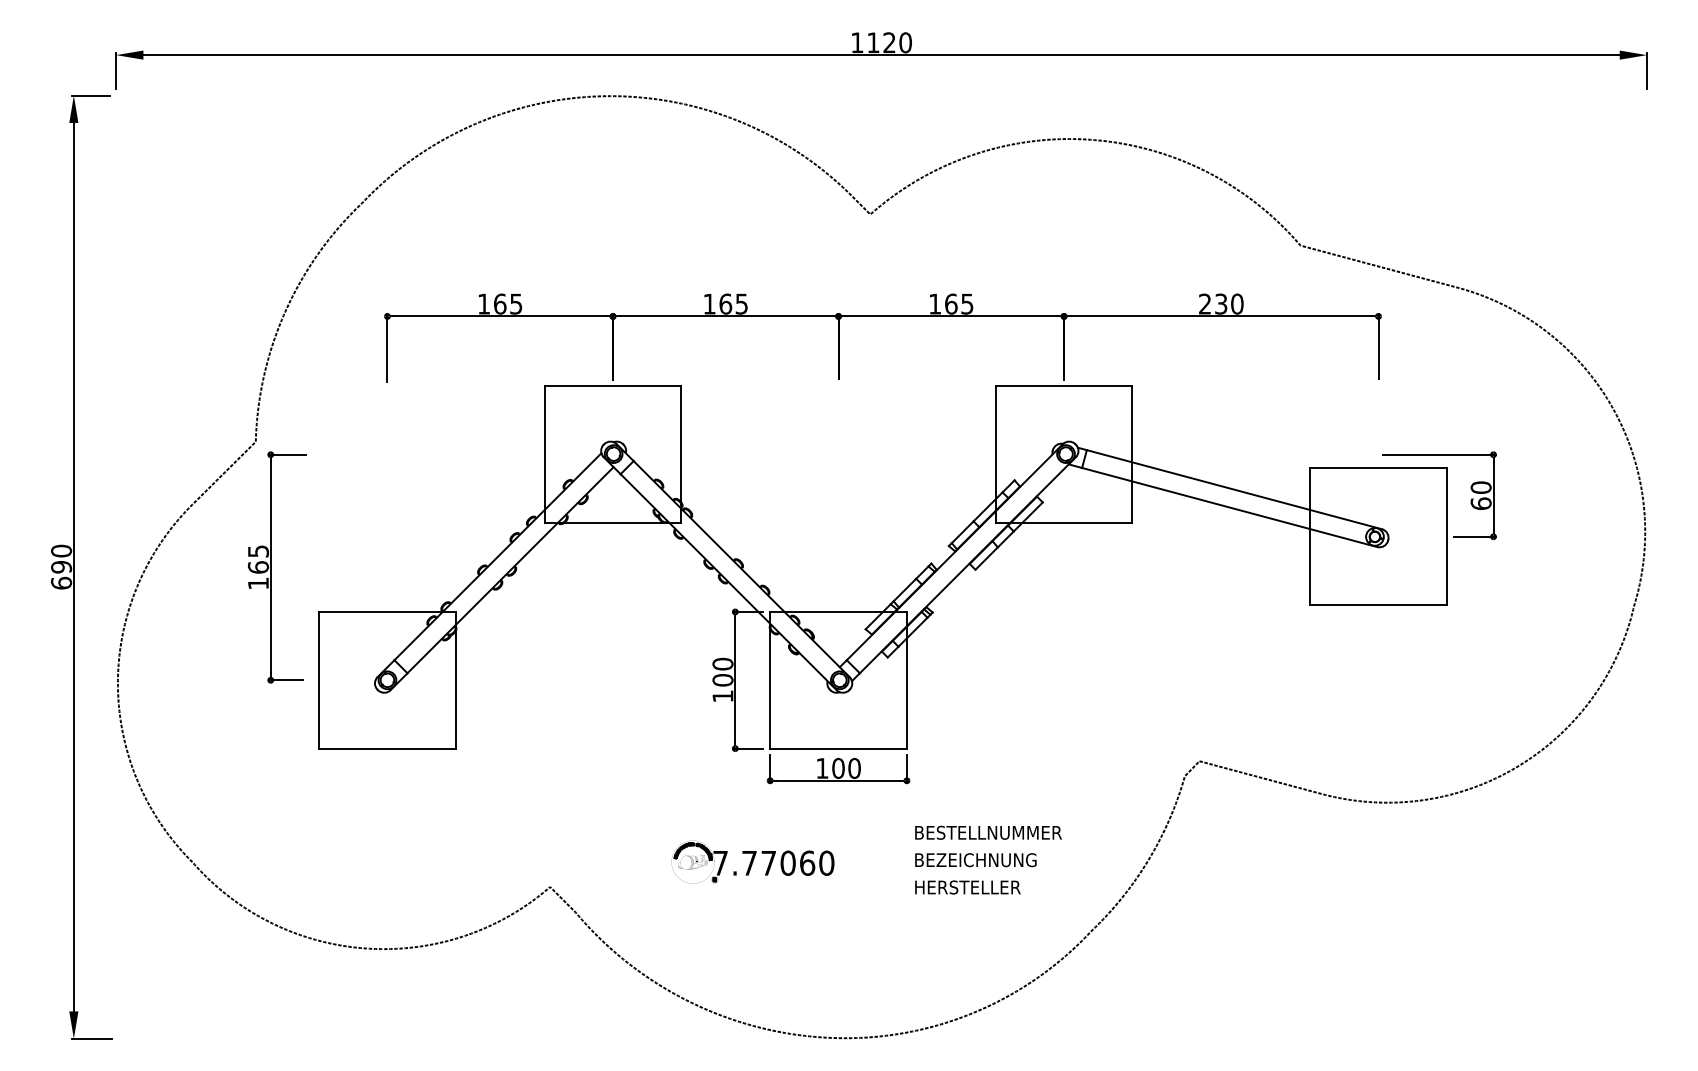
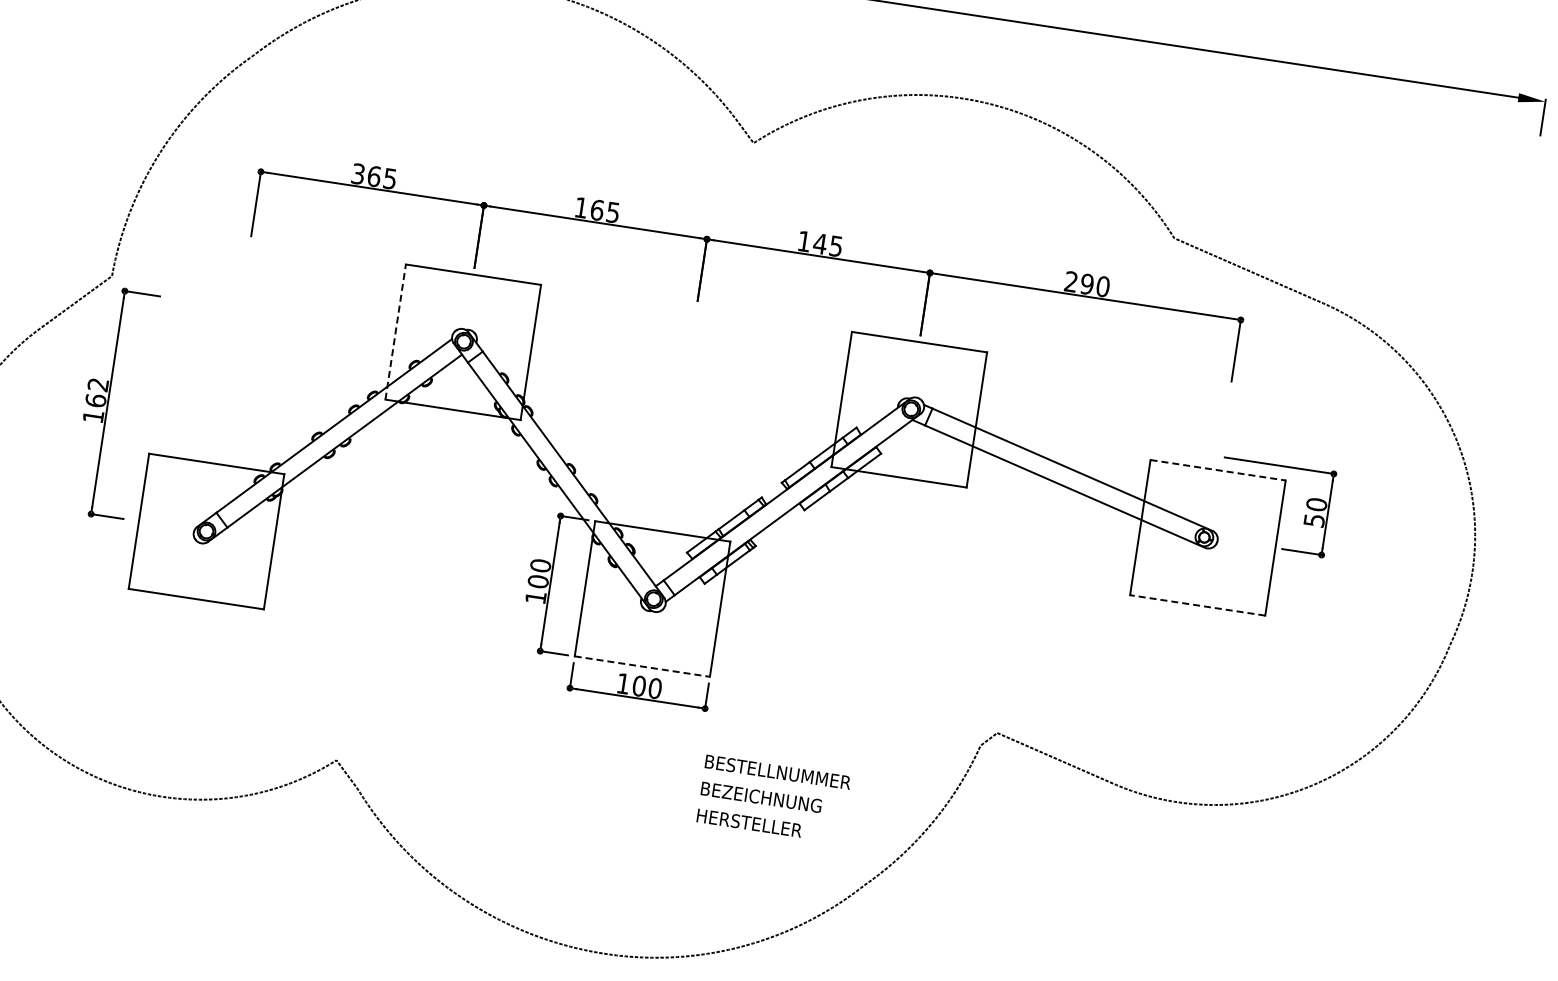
text: (484, 303) -> (358, 173), 165 -> 365
text: (950, 303) -> (819, 243), 165 -> 145
text: (1220, 303) -> (1086, 283), 230 -> 290
line: (544, 454) -> (395, 331), solid -> dashed
line: (1379, 468) -> (1219, 470), solid -> dashed
text: (1480, 503) -> (1313, 520), 60 -> 50
text: (258, 551) -> (98, 384), 165 -> 162
line: (1378, 605) -> (1197, 605), solid -> dashed
line: (839, 748) -> (643, 666), solid -> dashed
part: (752, 861) -> (540, 765), removed

